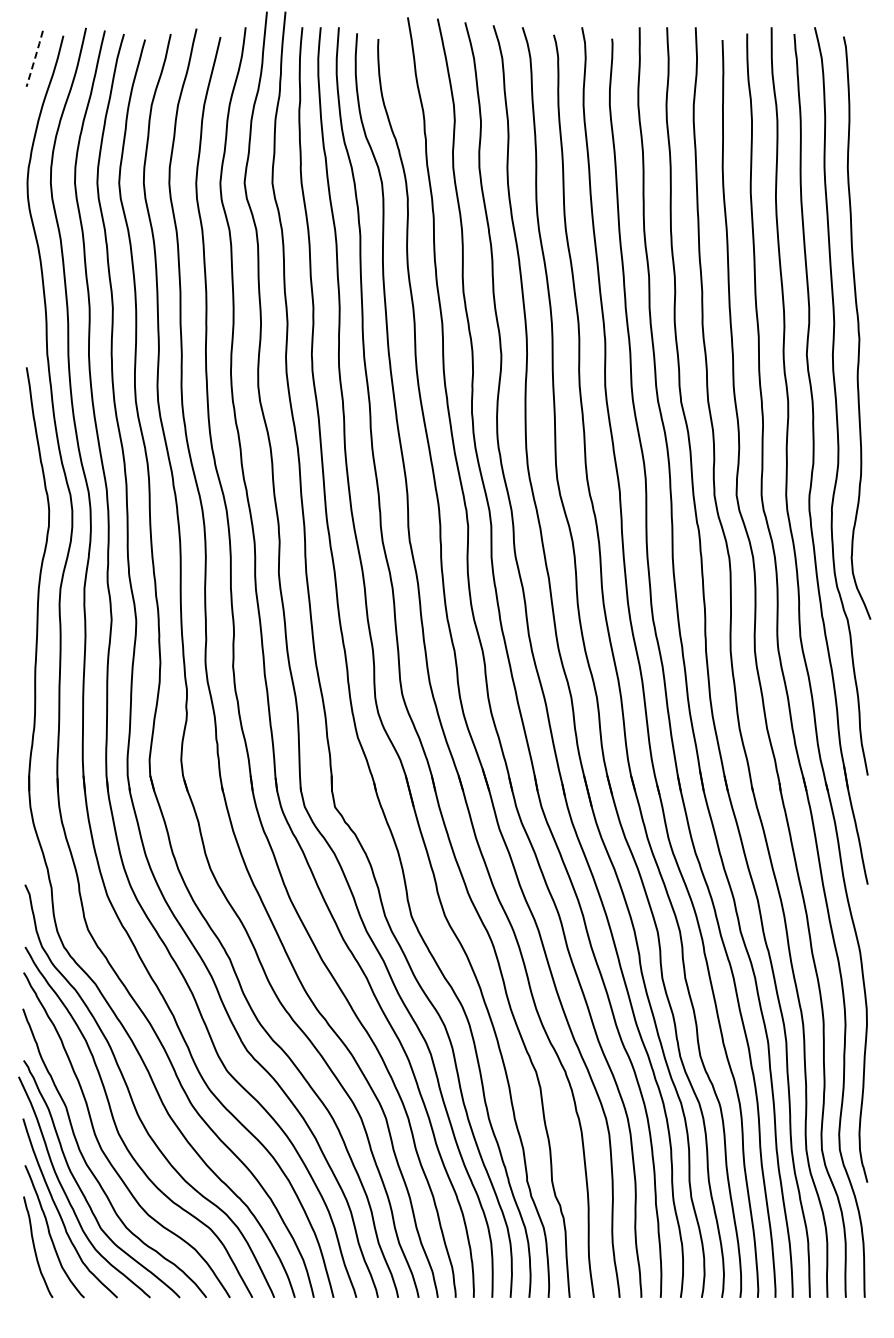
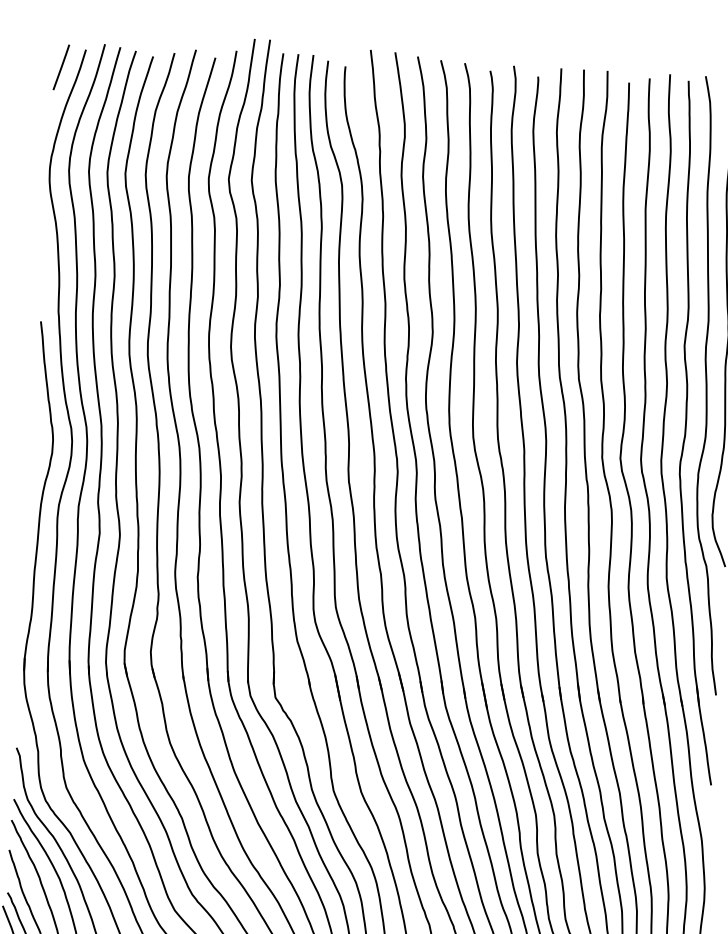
line: (35, 58) -> (61, 67), dashed -> solid

